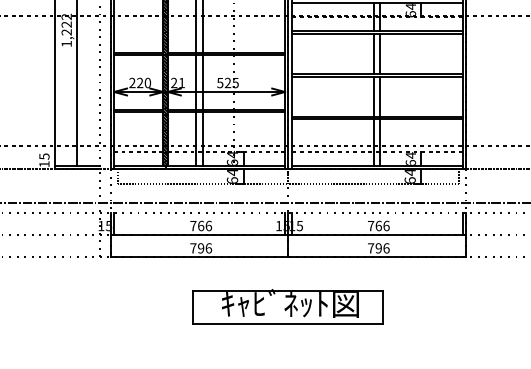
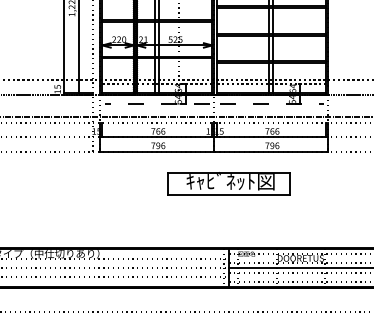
part: (287, 307) -> (228, 183), moved

